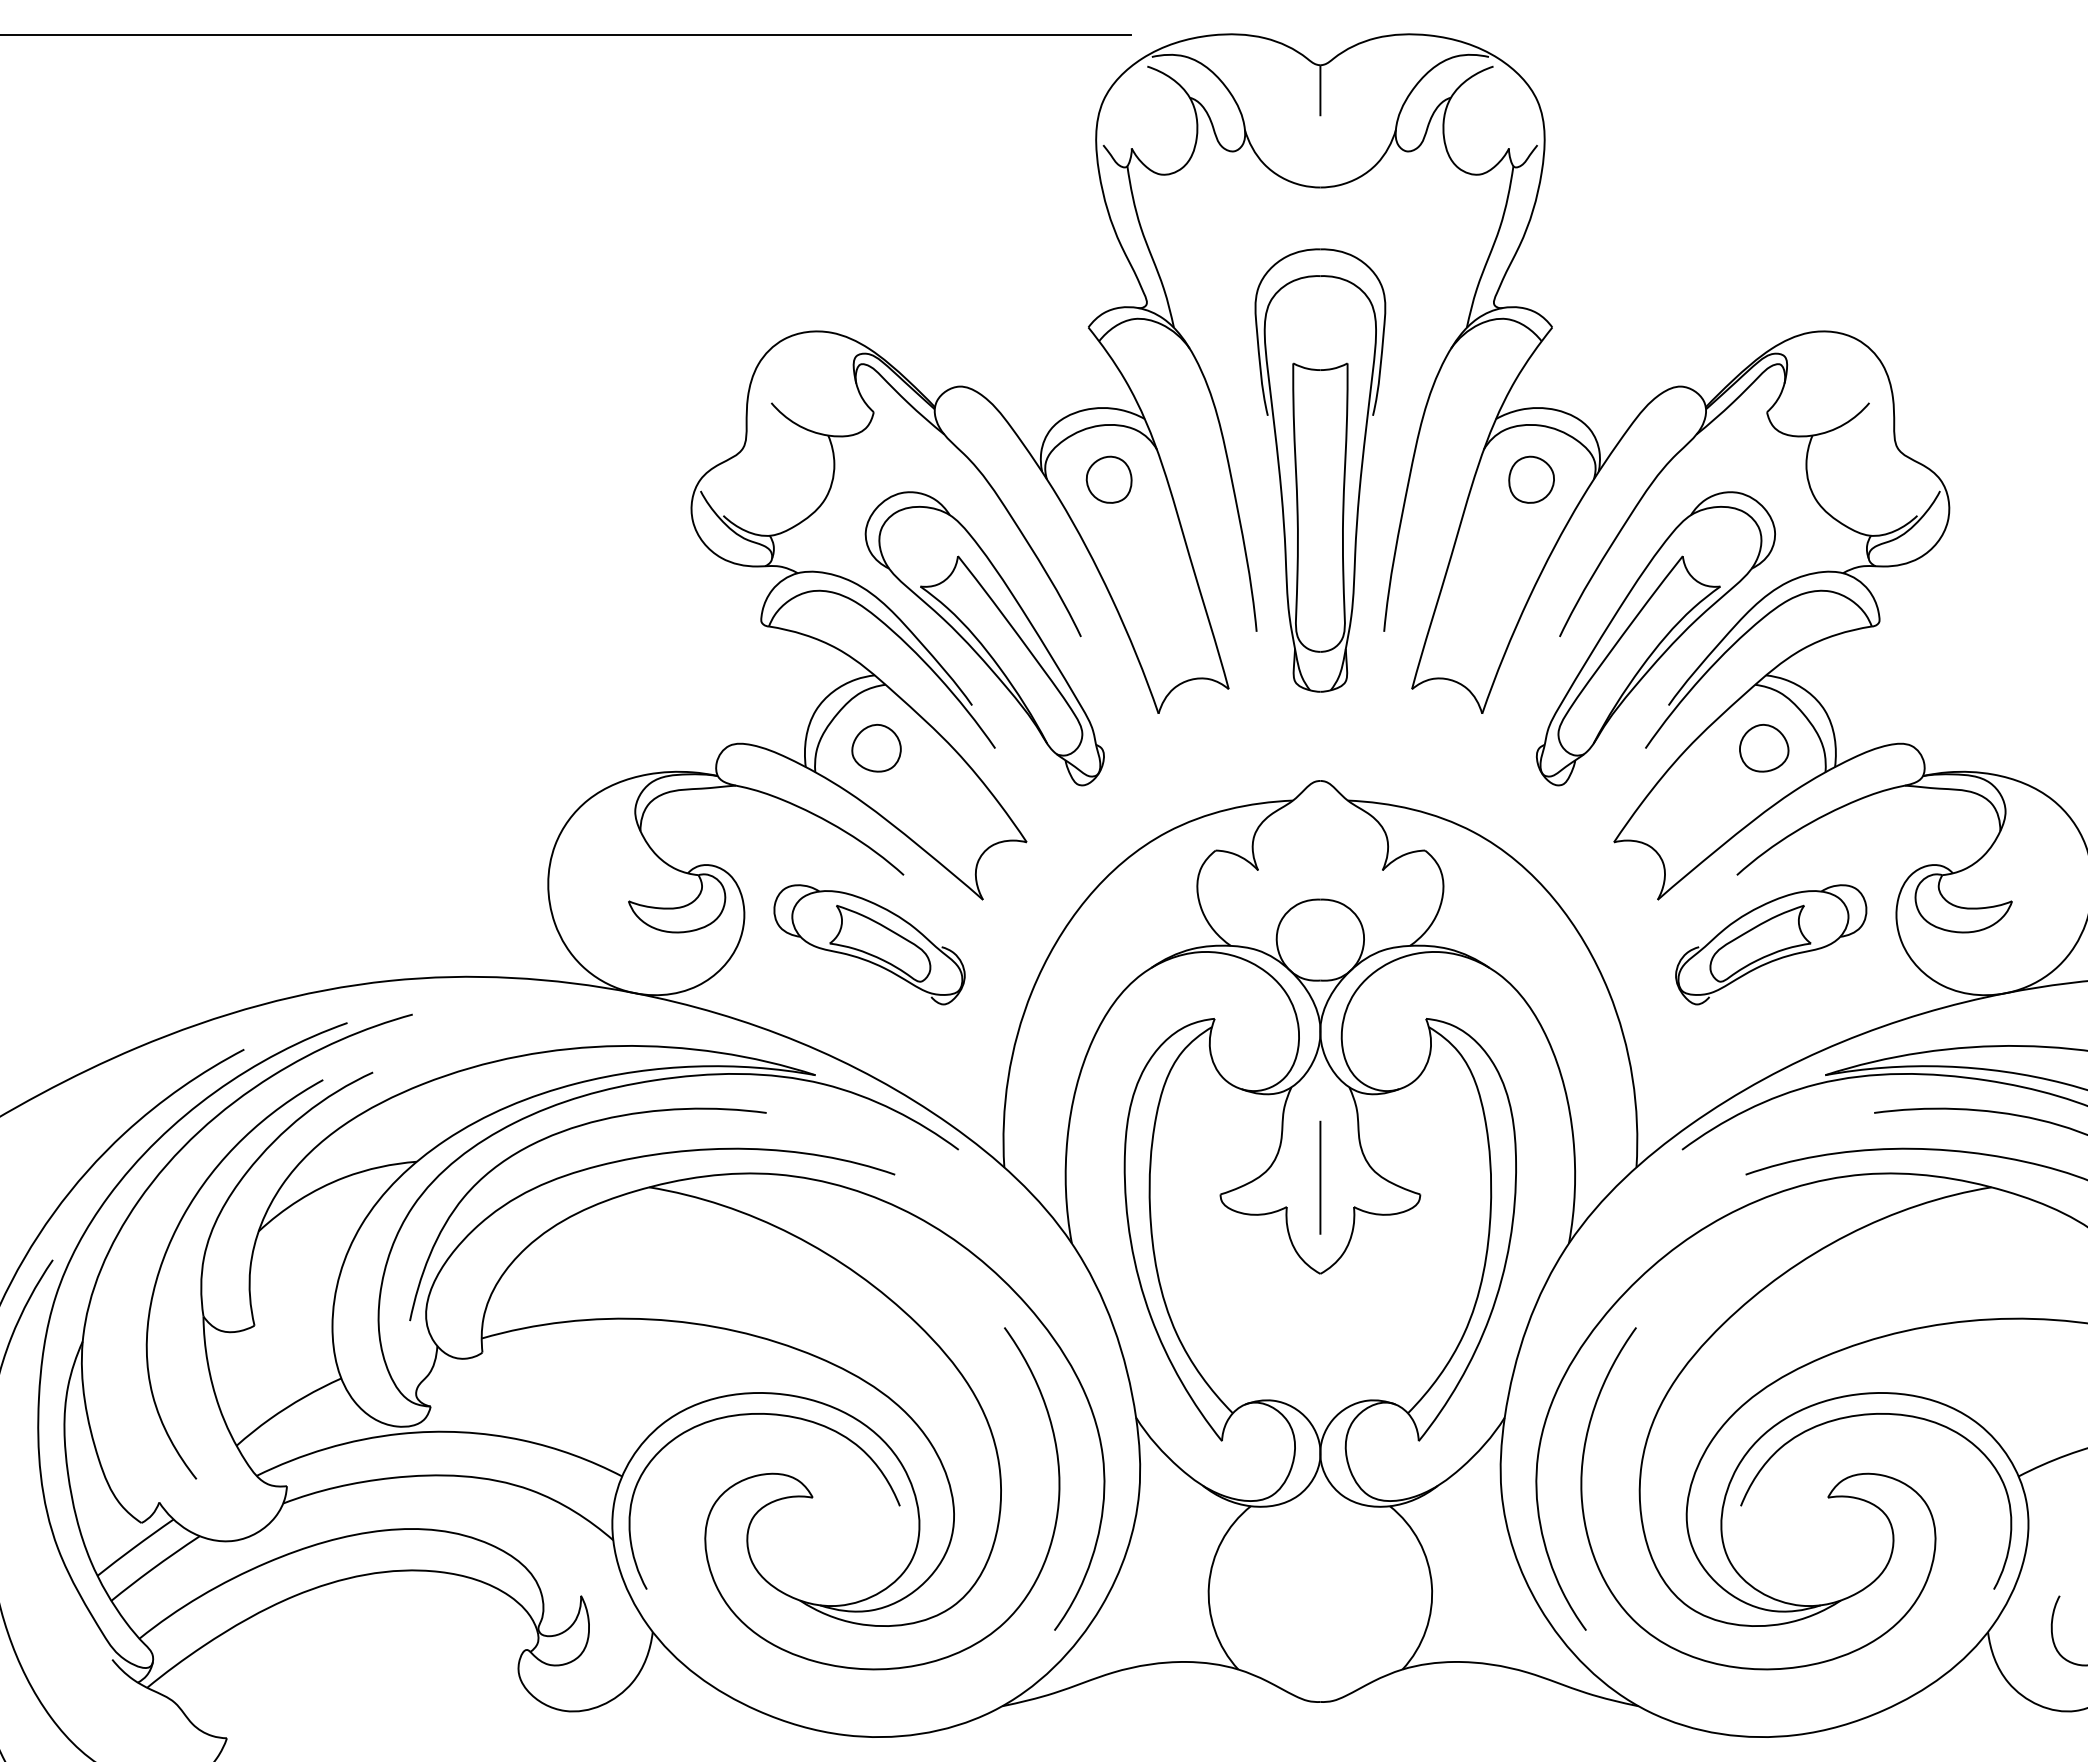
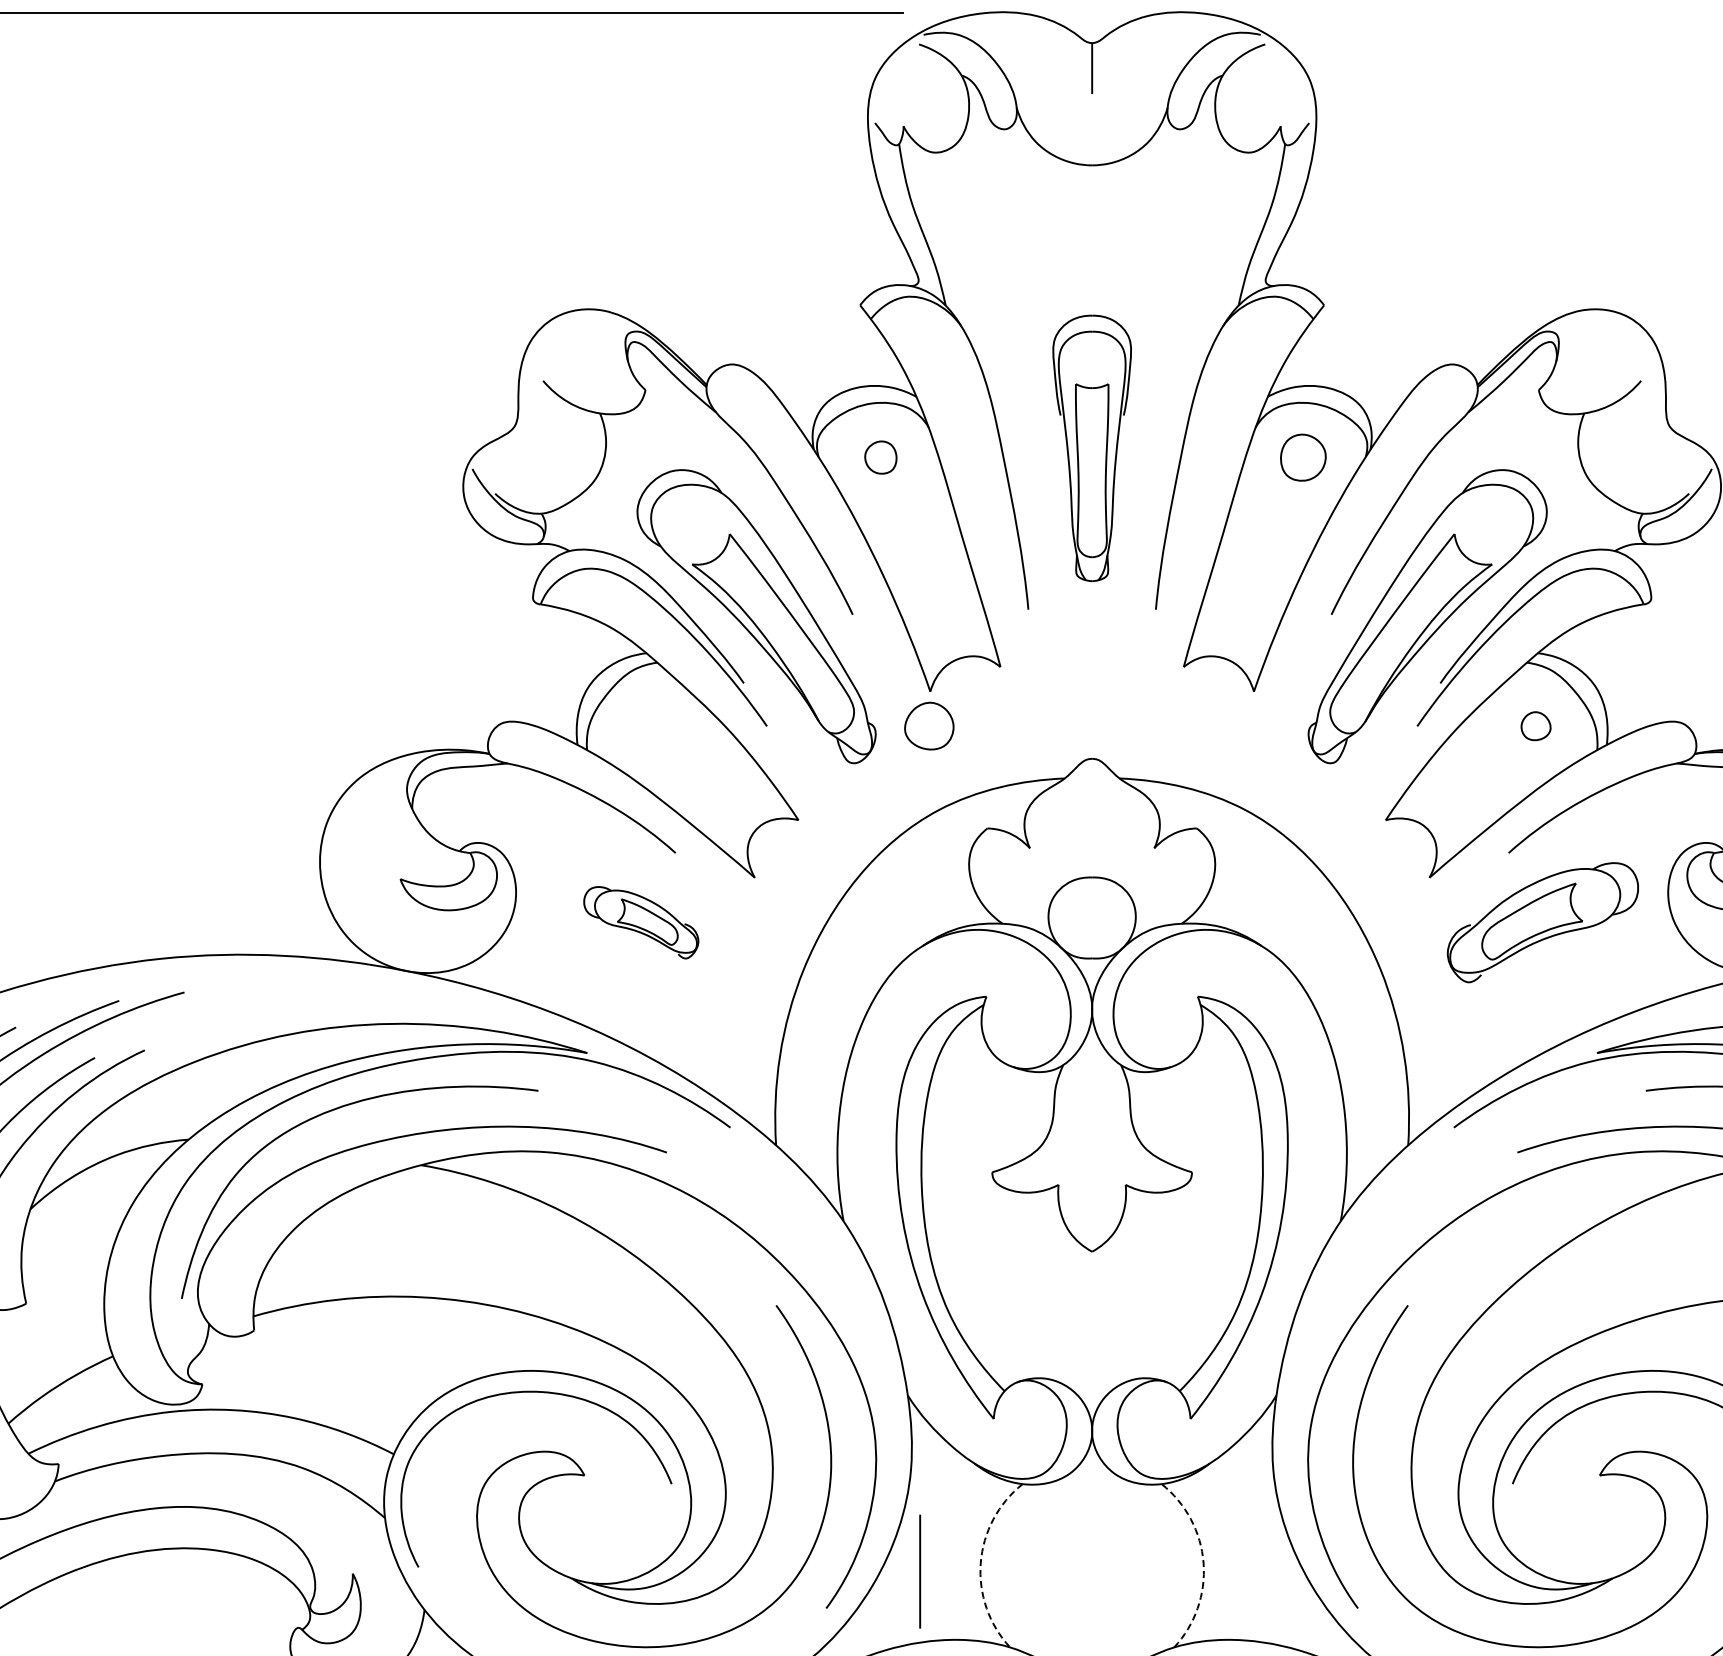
part: (1320, 470) -> (1092, 448), size x0.6
part: (1108, 479) -> (880, 457), size x0.7
part: (876, 748) -> (929, 726), moved
part: (1764, 748) -> (1536, 726), size x0.6
part: (869, 944) -> (641, 922), size x0.6
line: (1320, 1177) -> (920, 1571), moved
arc: (1209, 1585) -> (981, 1563), solid -> dashed
arc: (1431, 1585) -> (1203, 1563), solid -> dashed

